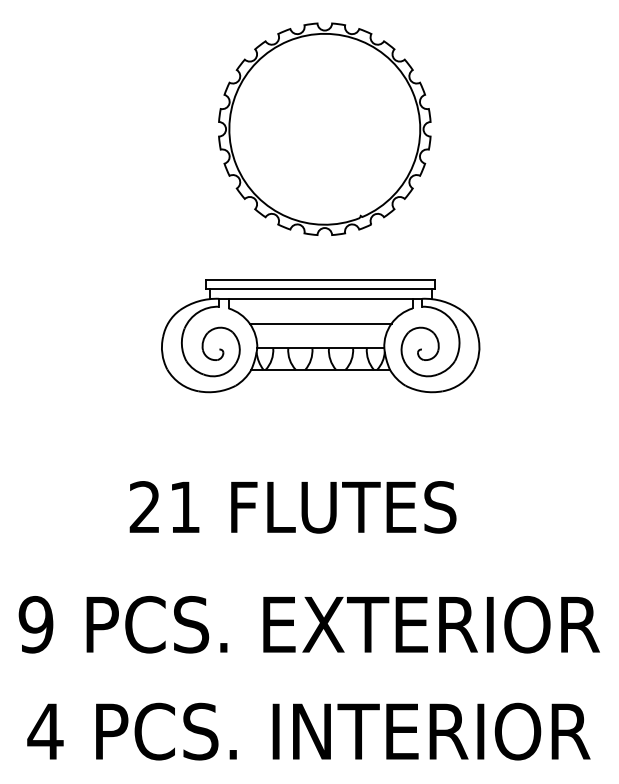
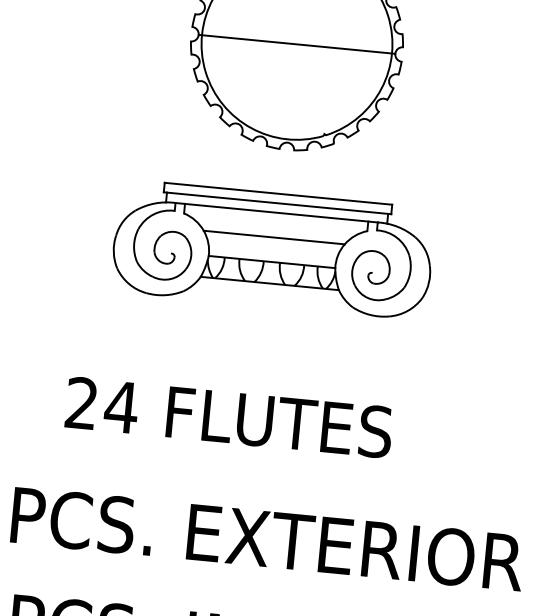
line: (324, 129) -> (296, 44), added
text: (184, 506) -> (121, 406), 21 -> 24

